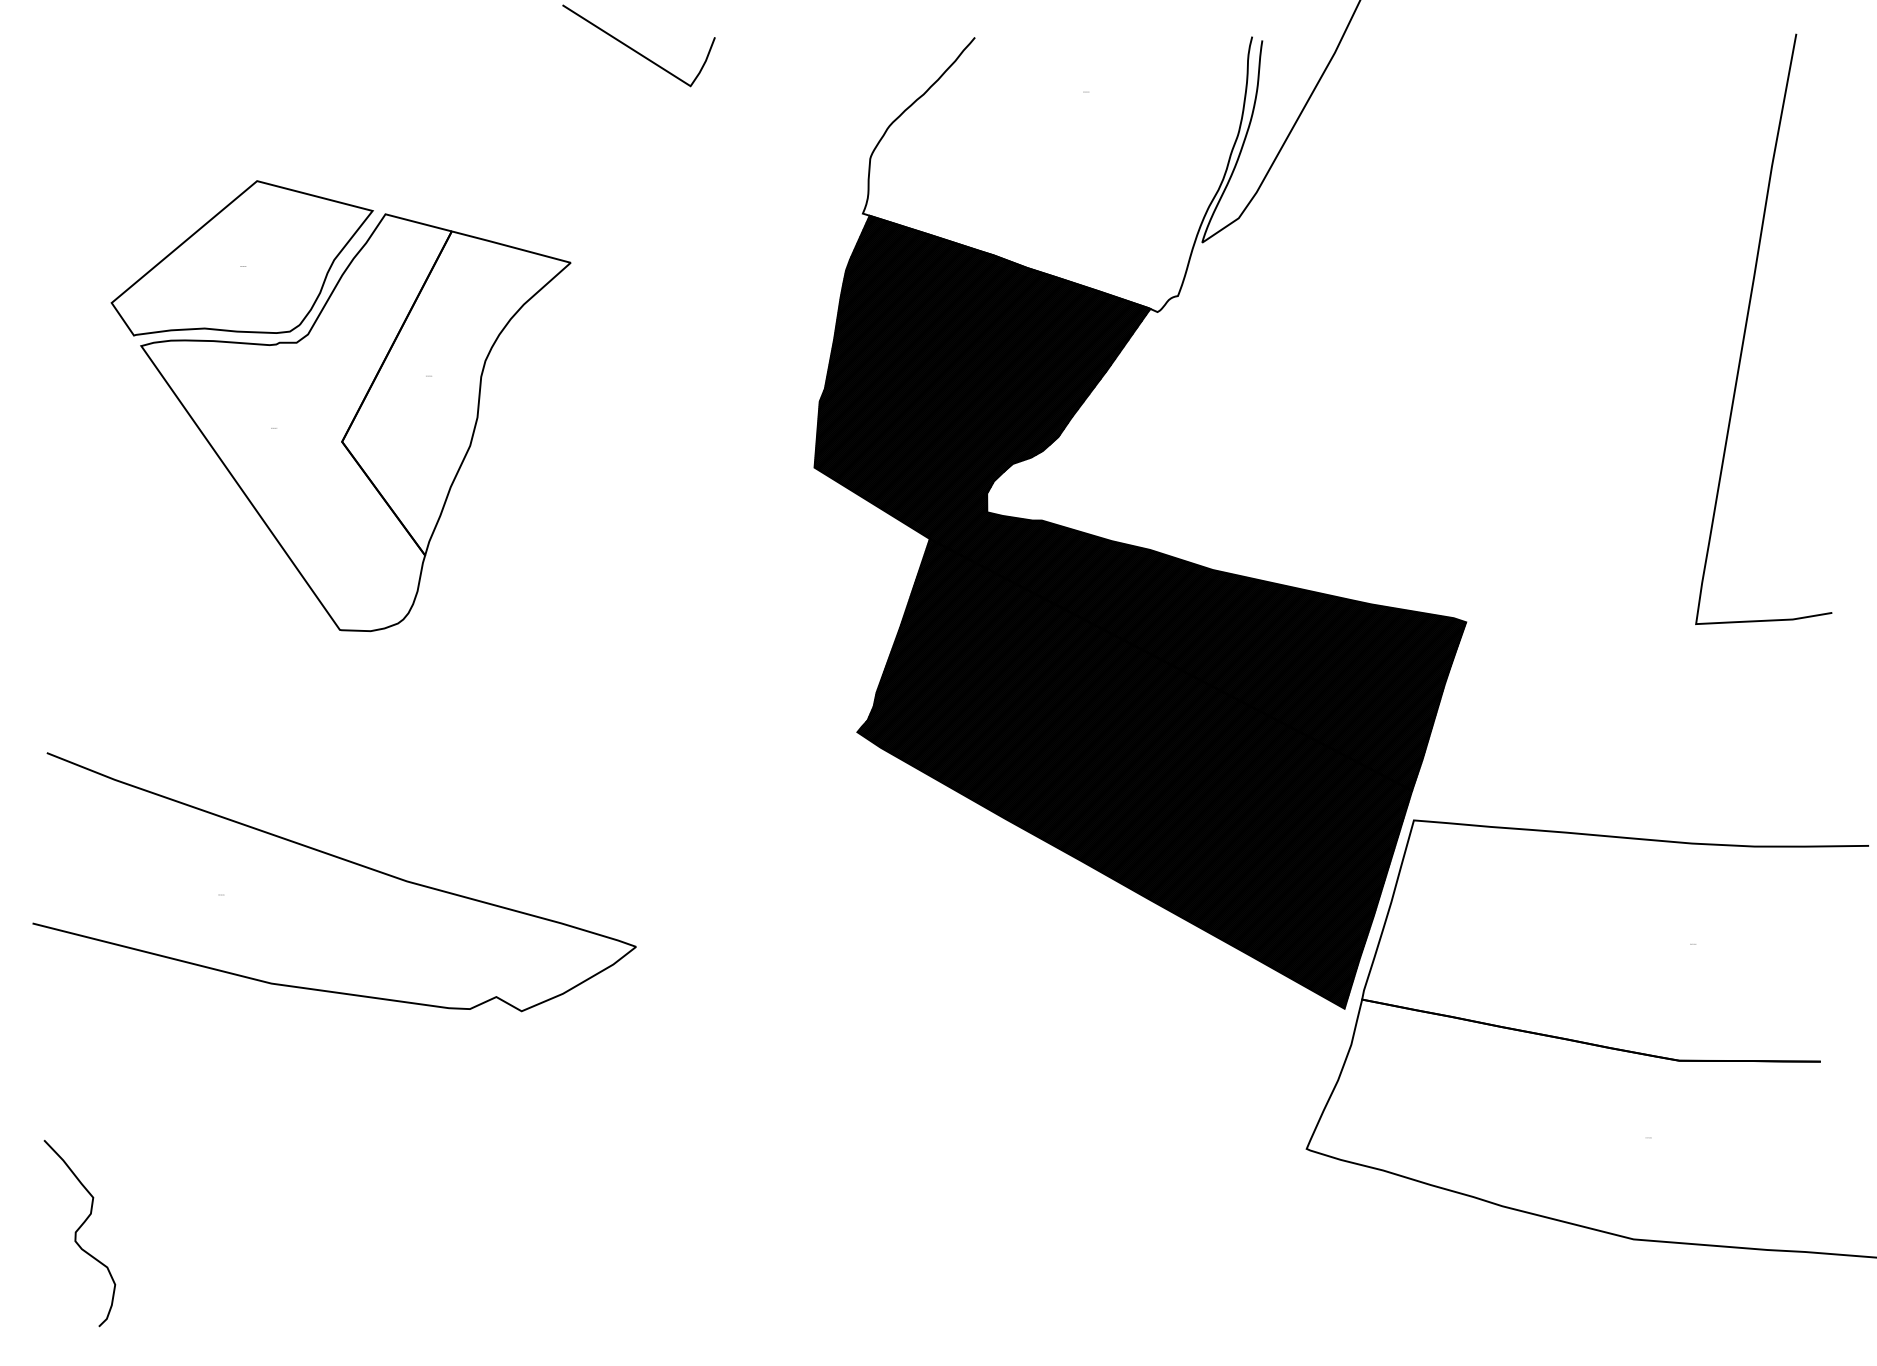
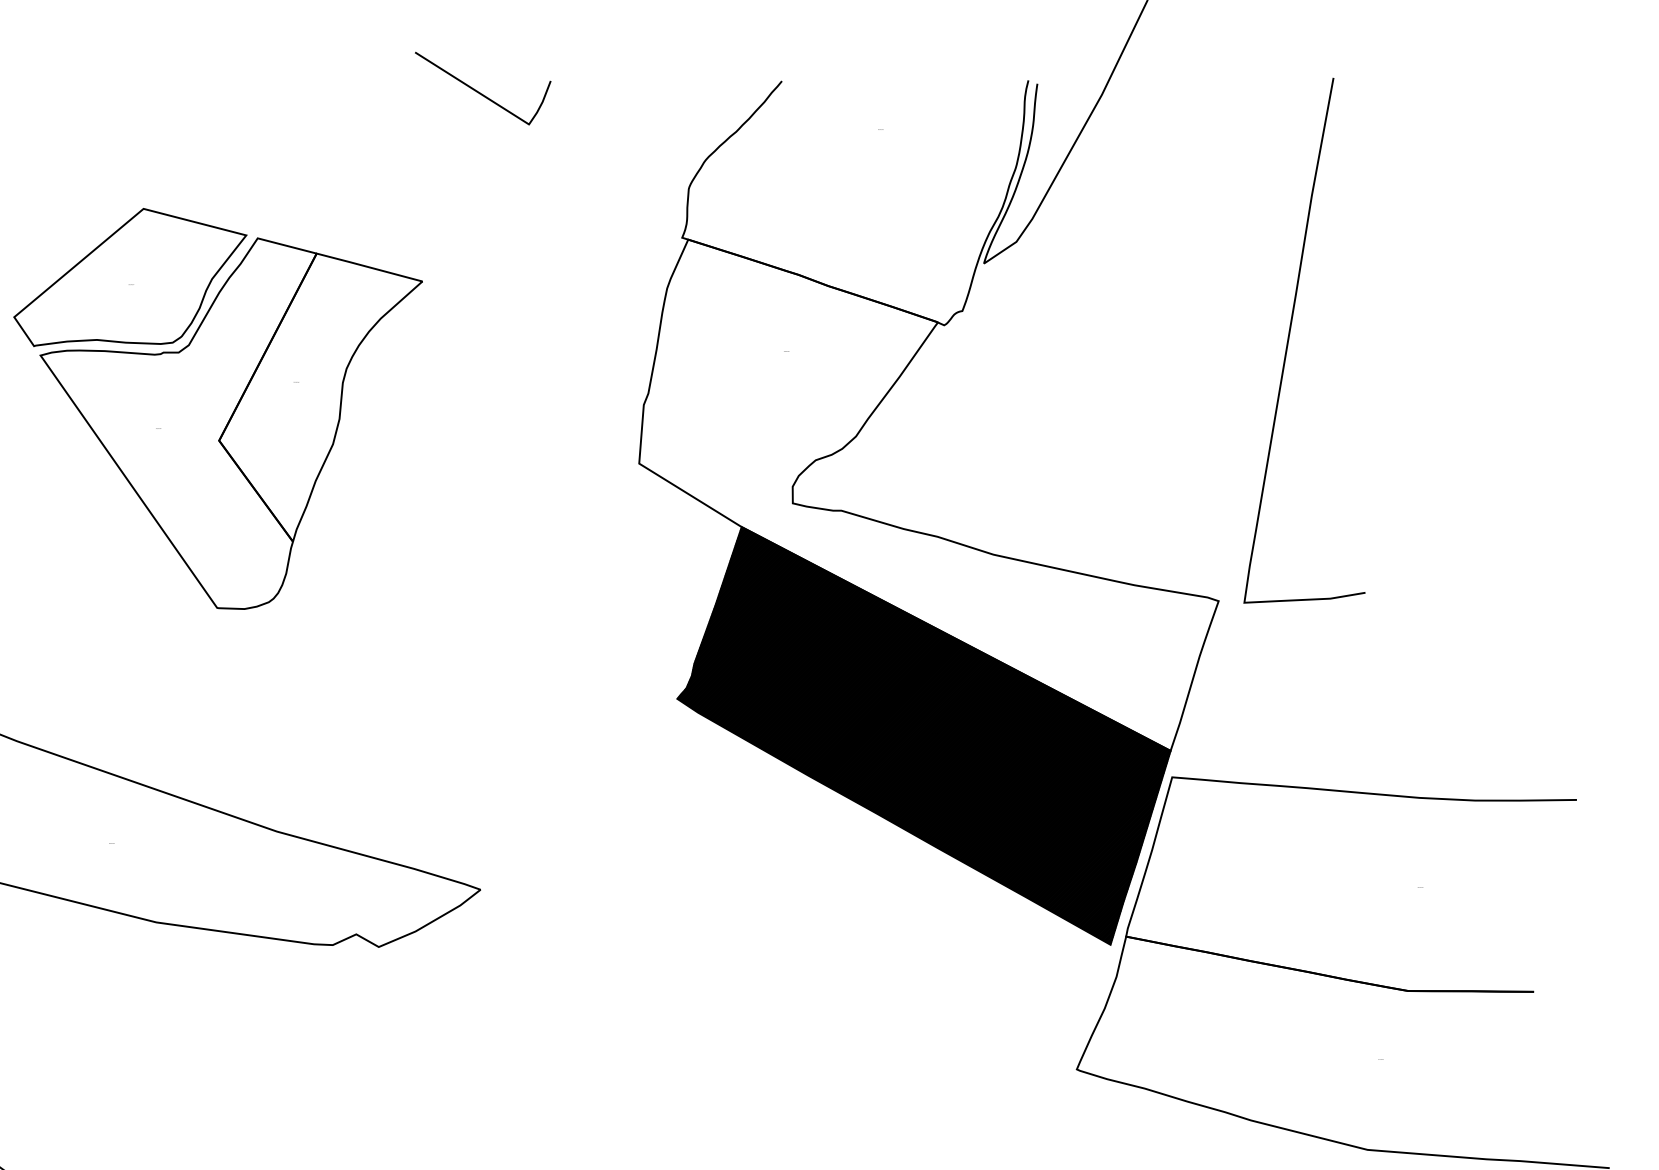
curve: (1747, 323) -> (1290, 335), moved
hatch: (1140, 502) -> (929, 494), removed

